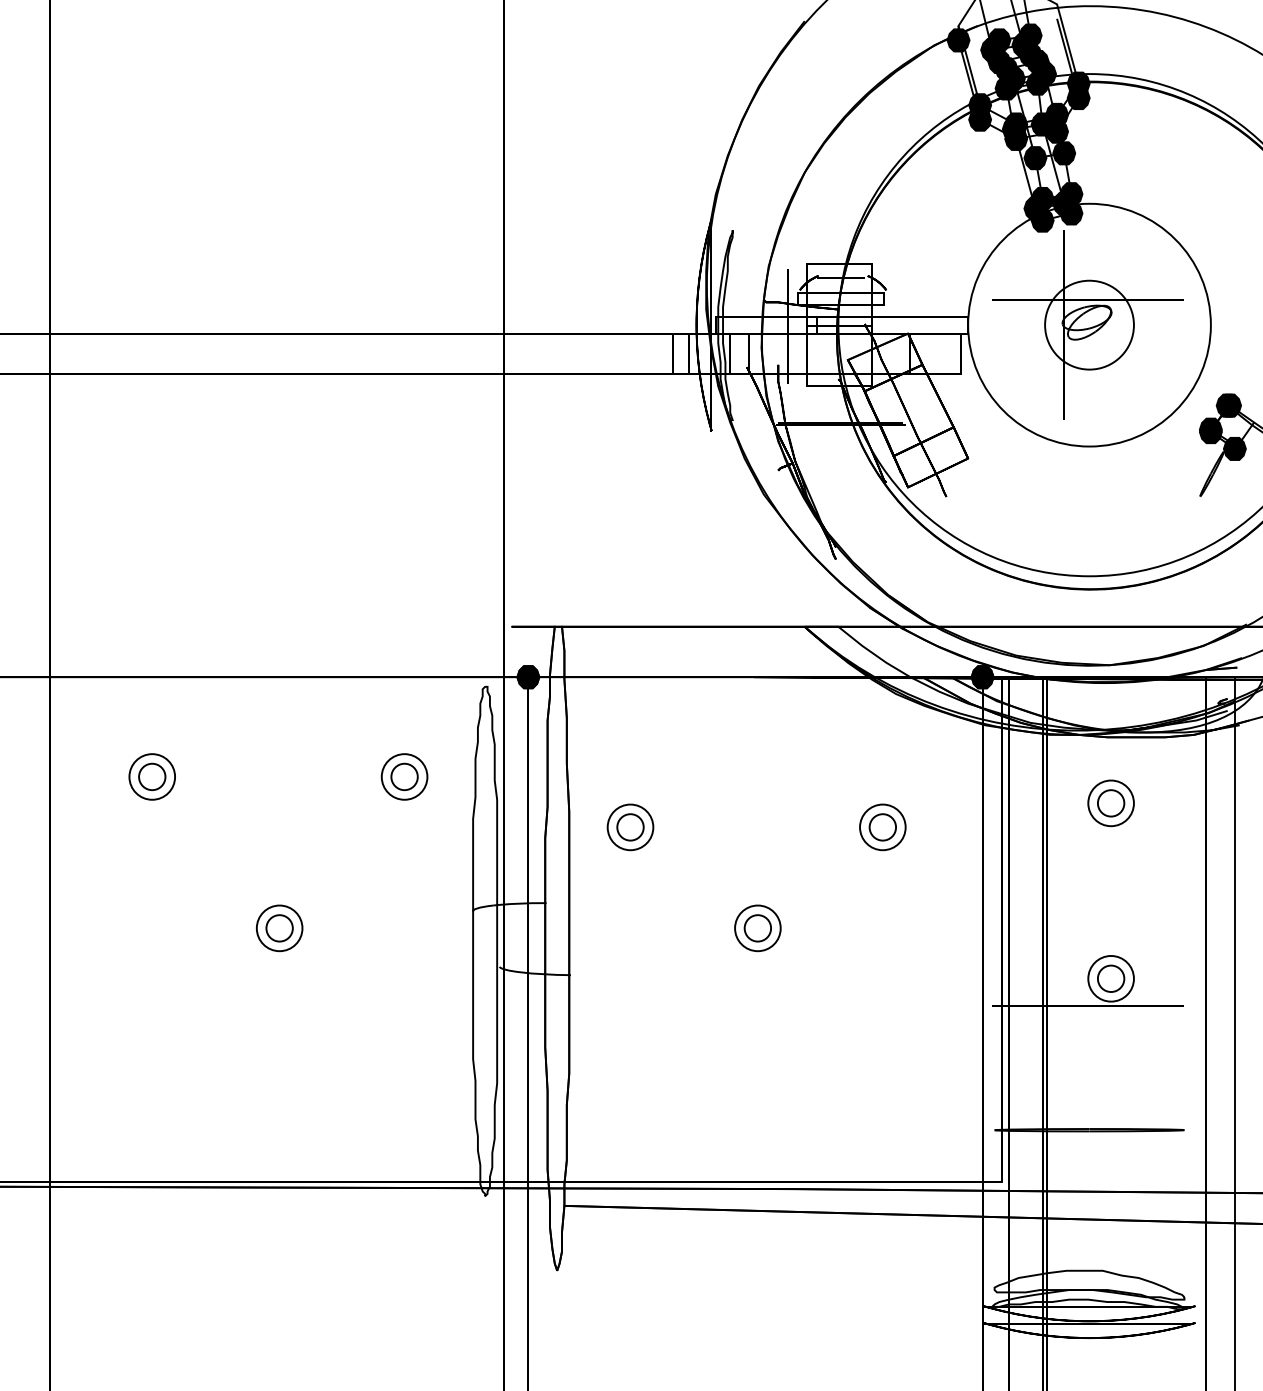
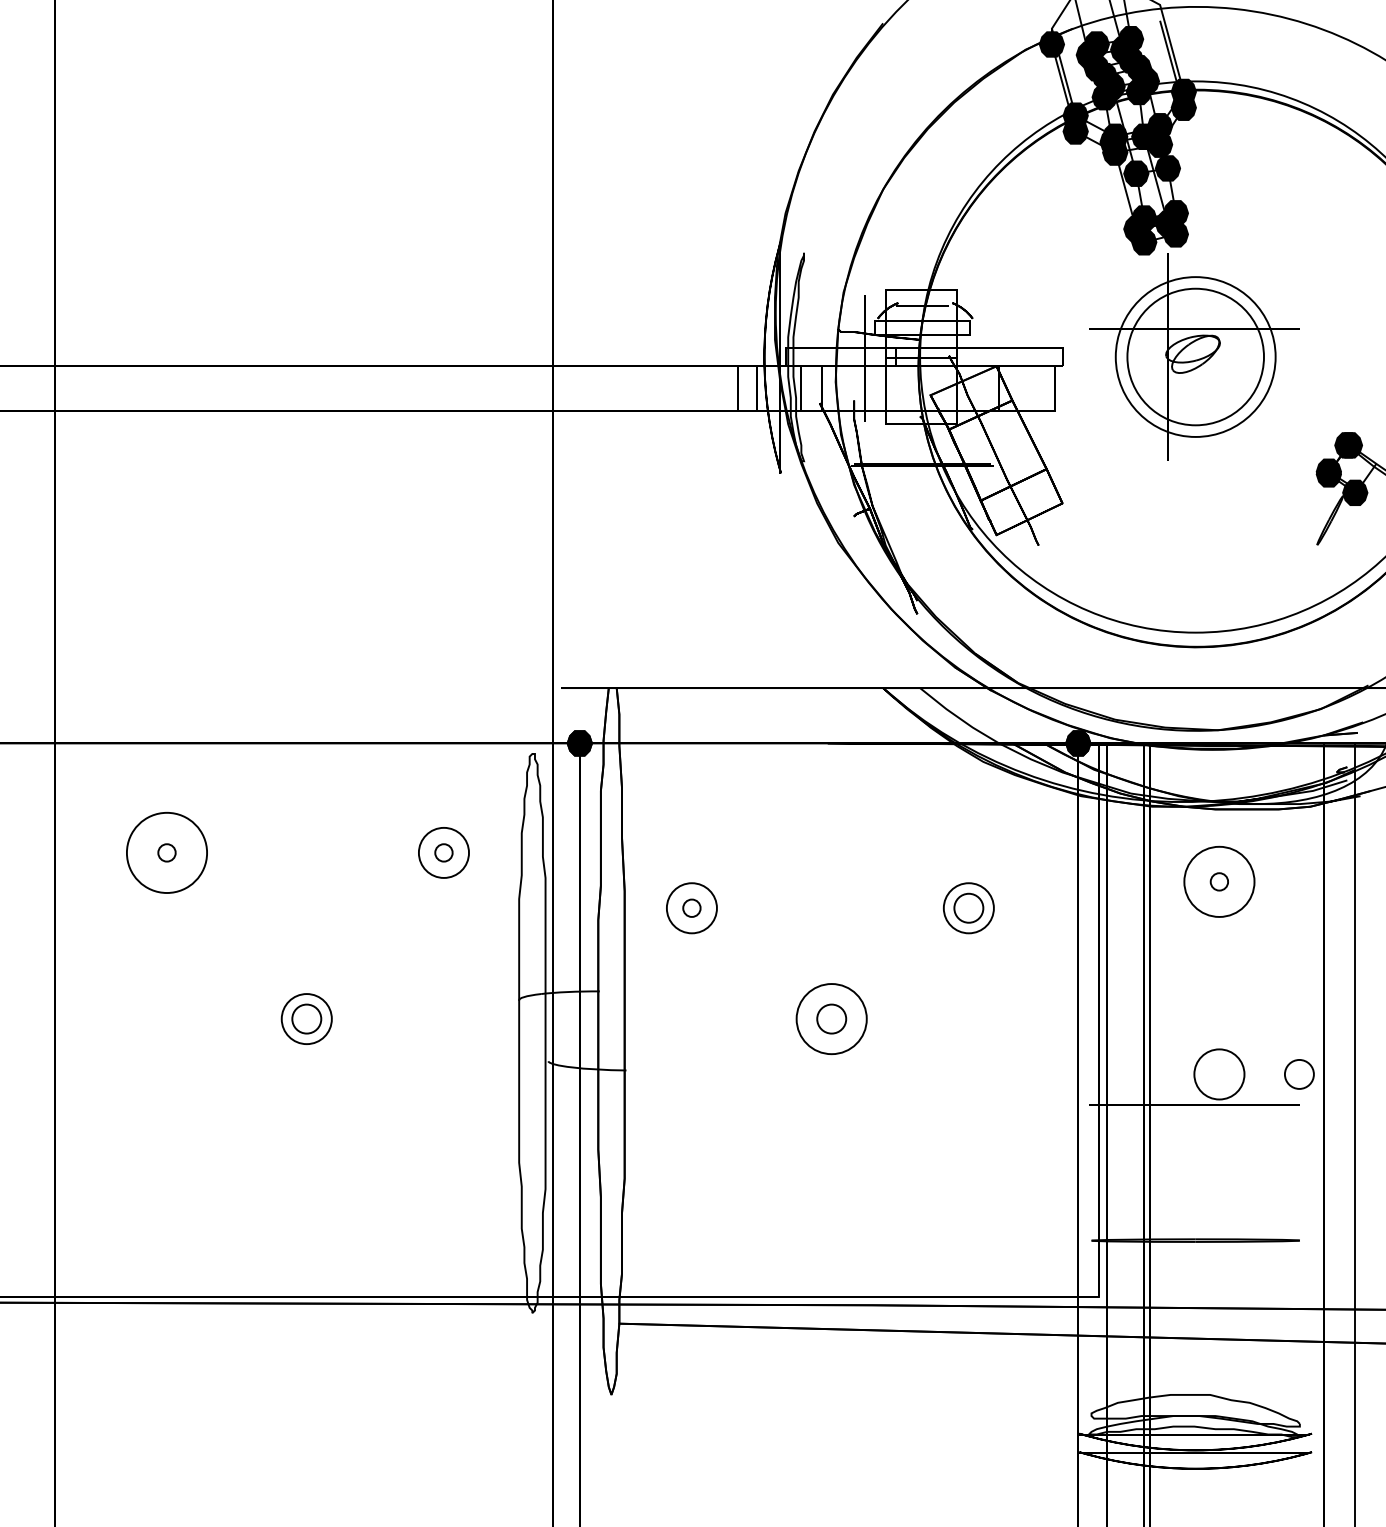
circle: (1089, 324) -> (1195, 356), size x0.6
circle: (1089, 324) -> (1195, 356), size x1.4
circle: (151, 776) -> (166, 852), size x0.6
circle: (151, 776) -> (166, 852), size x1.6
circle: (404, 776) -> (443, 852), size x0.6
circle: (1110, 803) -> (1218, 881), size x0.6
circle: (1111, 803) -> (1219, 881), size x1.4
circle: (630, 826) -> (691, 907), size x0.6
circle: (757, 928) -> (831, 1019), size x1.4
circle: (1111, 978) -> (1299, 1074), moved

